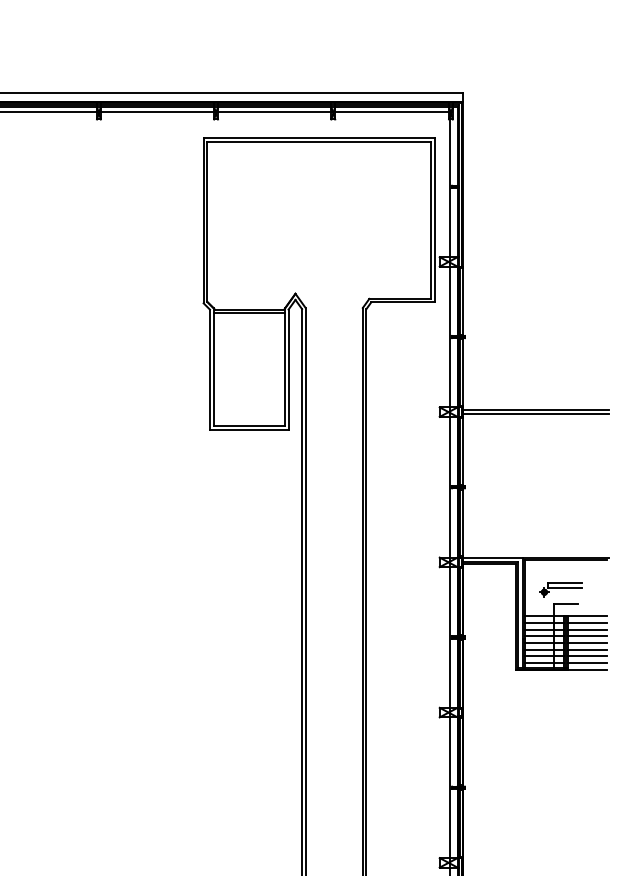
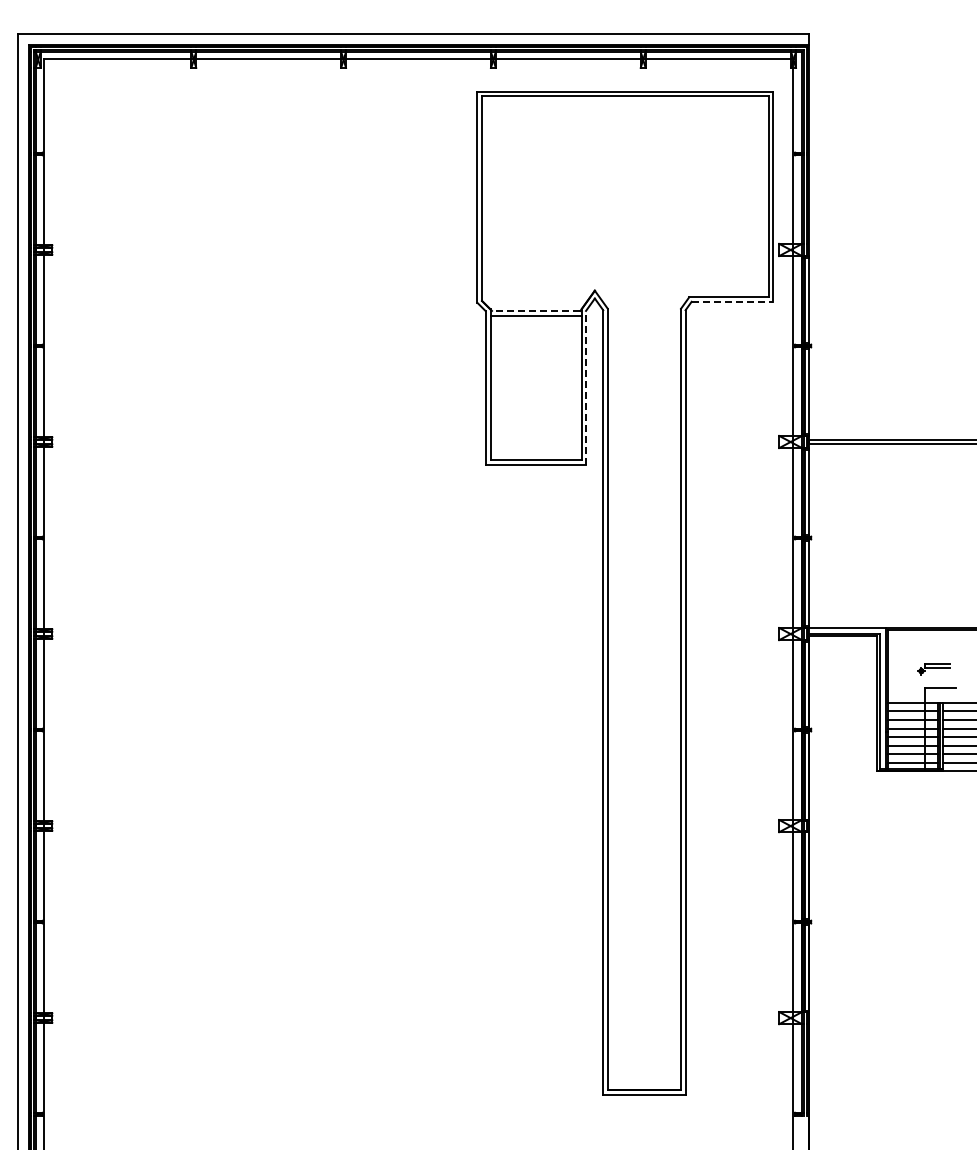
line: (403, 302) -> (732, 301), solid -> dashed
line: (249, 309) -> (535, 310), solid -> dashed
line: (288, 369) -> (586, 387), solid -> dashed
part: (560, 590) -> (933, 669), size x0.6

